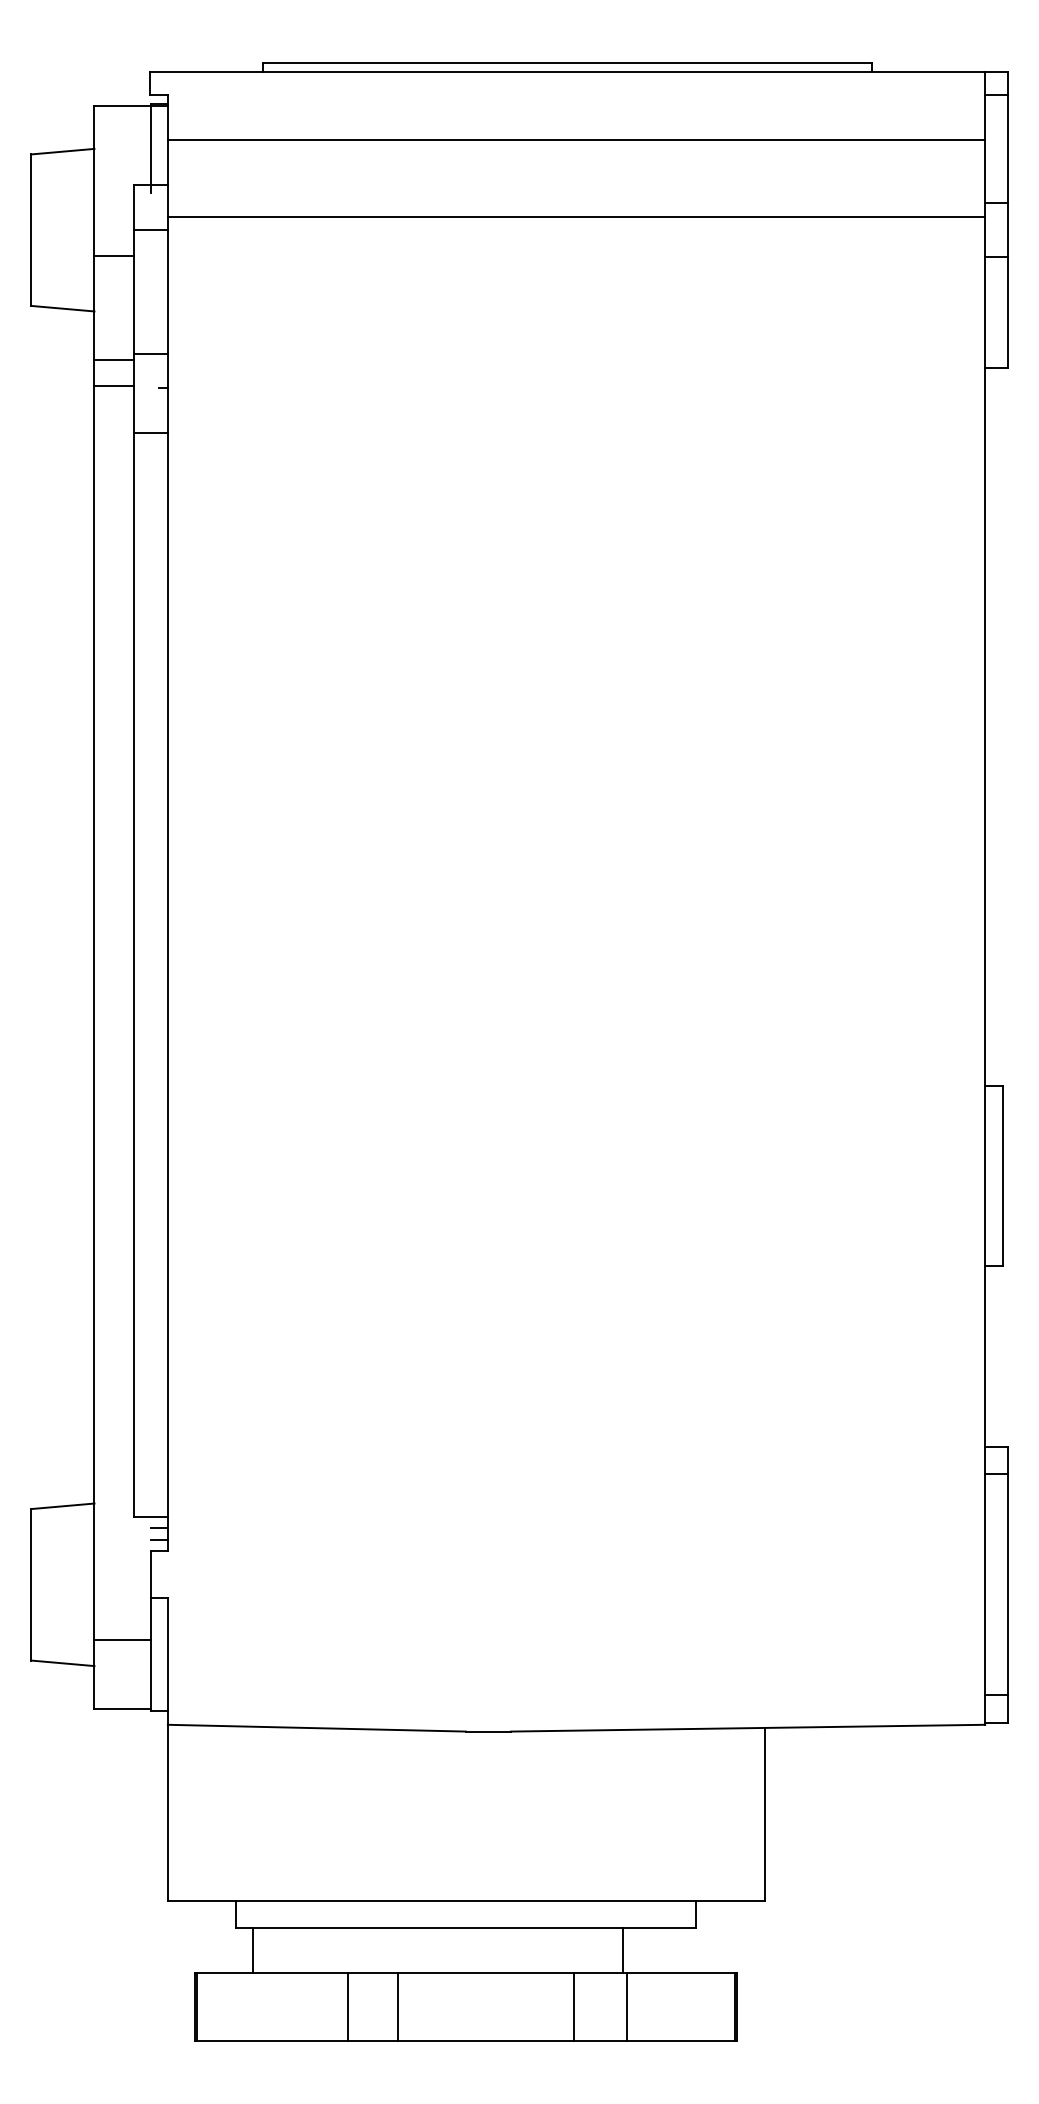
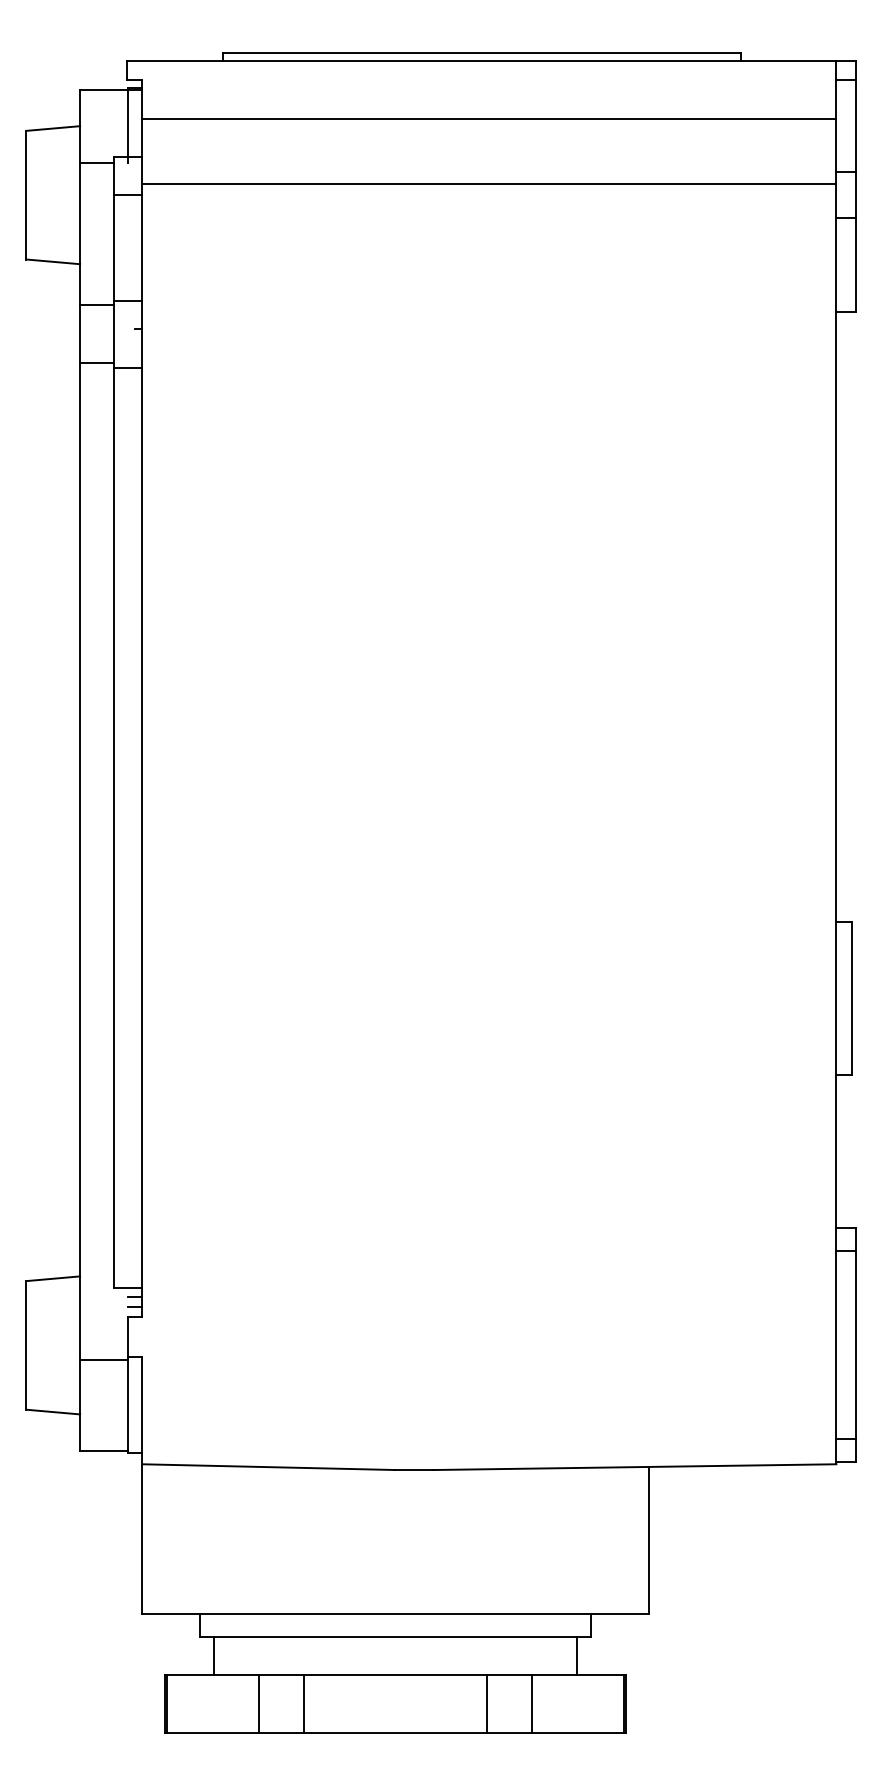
line: (113, 255) -> (96, 163), moved
line: (113, 385) -> (96, 362), moved
line: (122, 1639) -> (103, 1359), moved
line: (623, 1950) -> (576, 1655), moved
line: (347, 2006) -> (258, 1703), moved
line: (397, 2006) -> (303, 1703), moved

